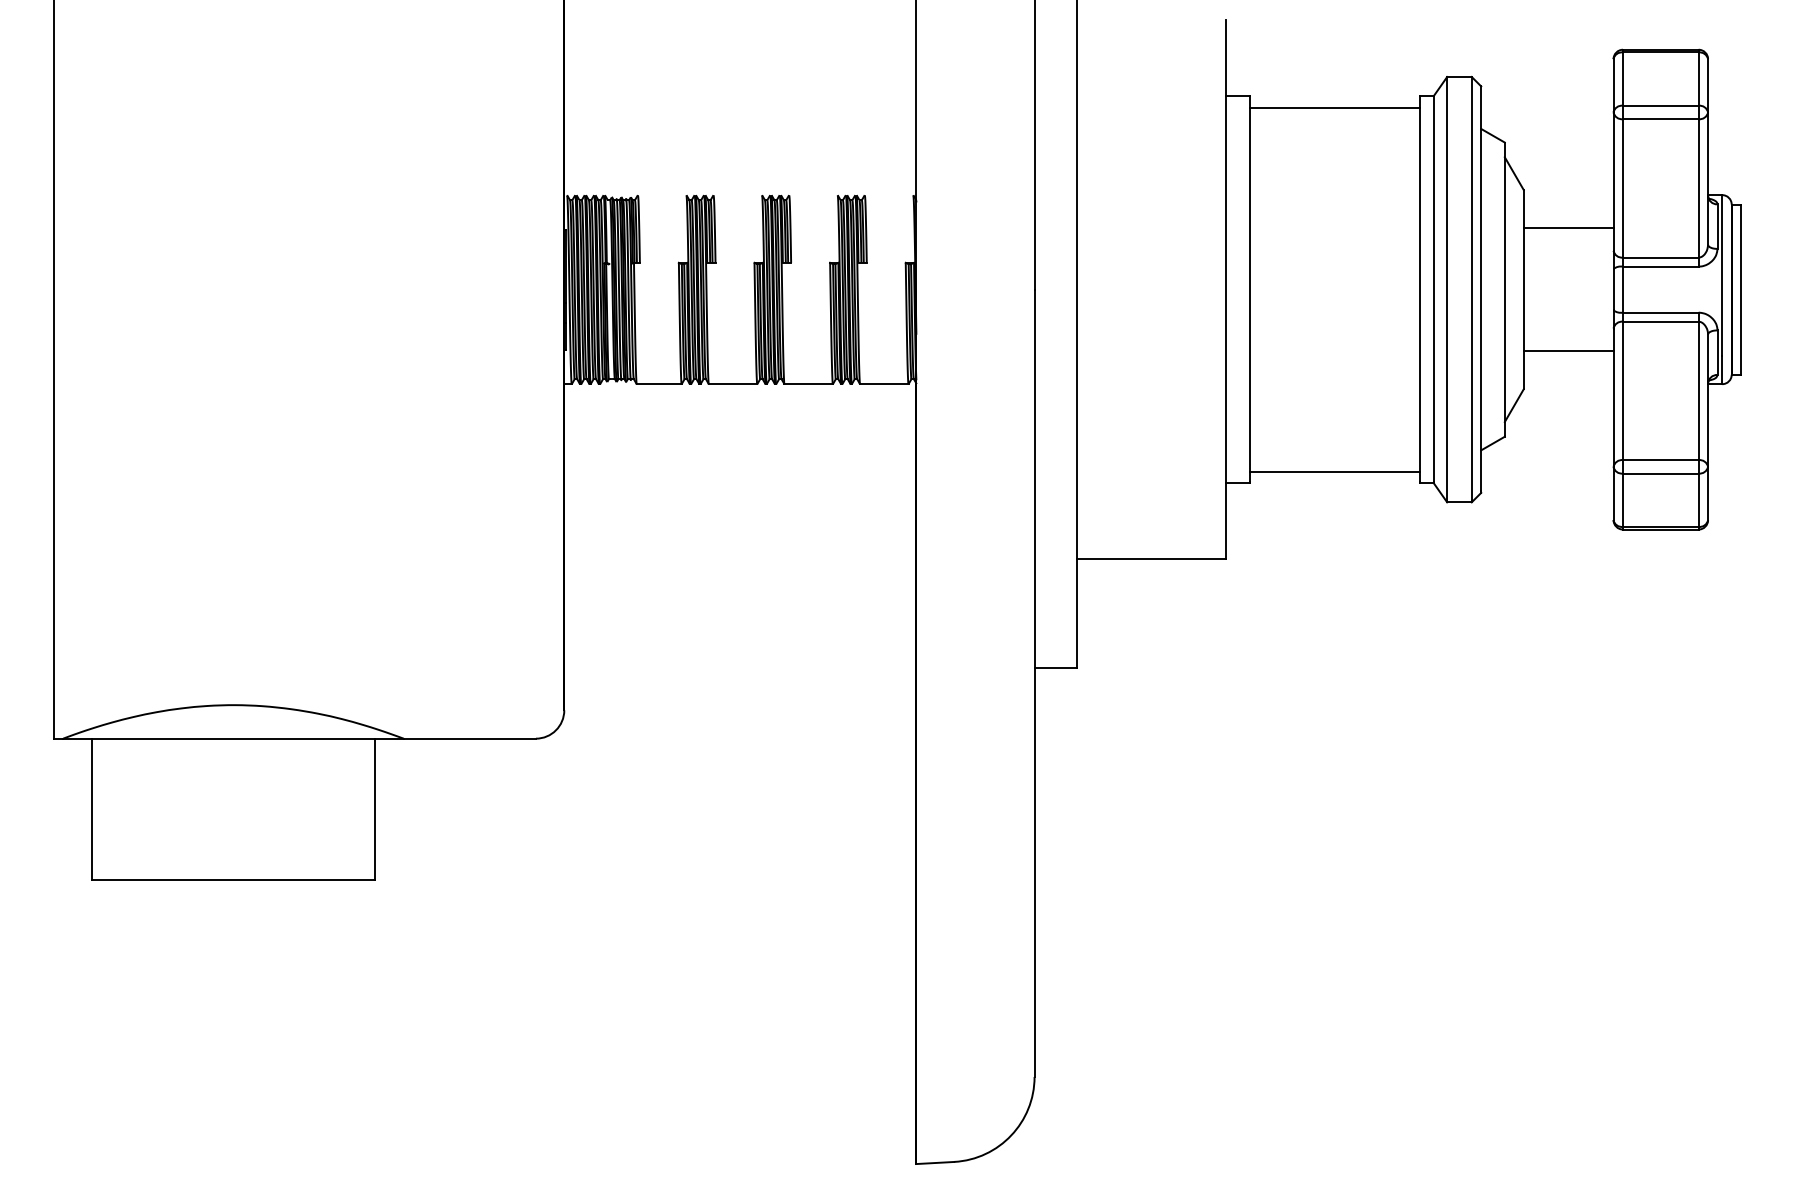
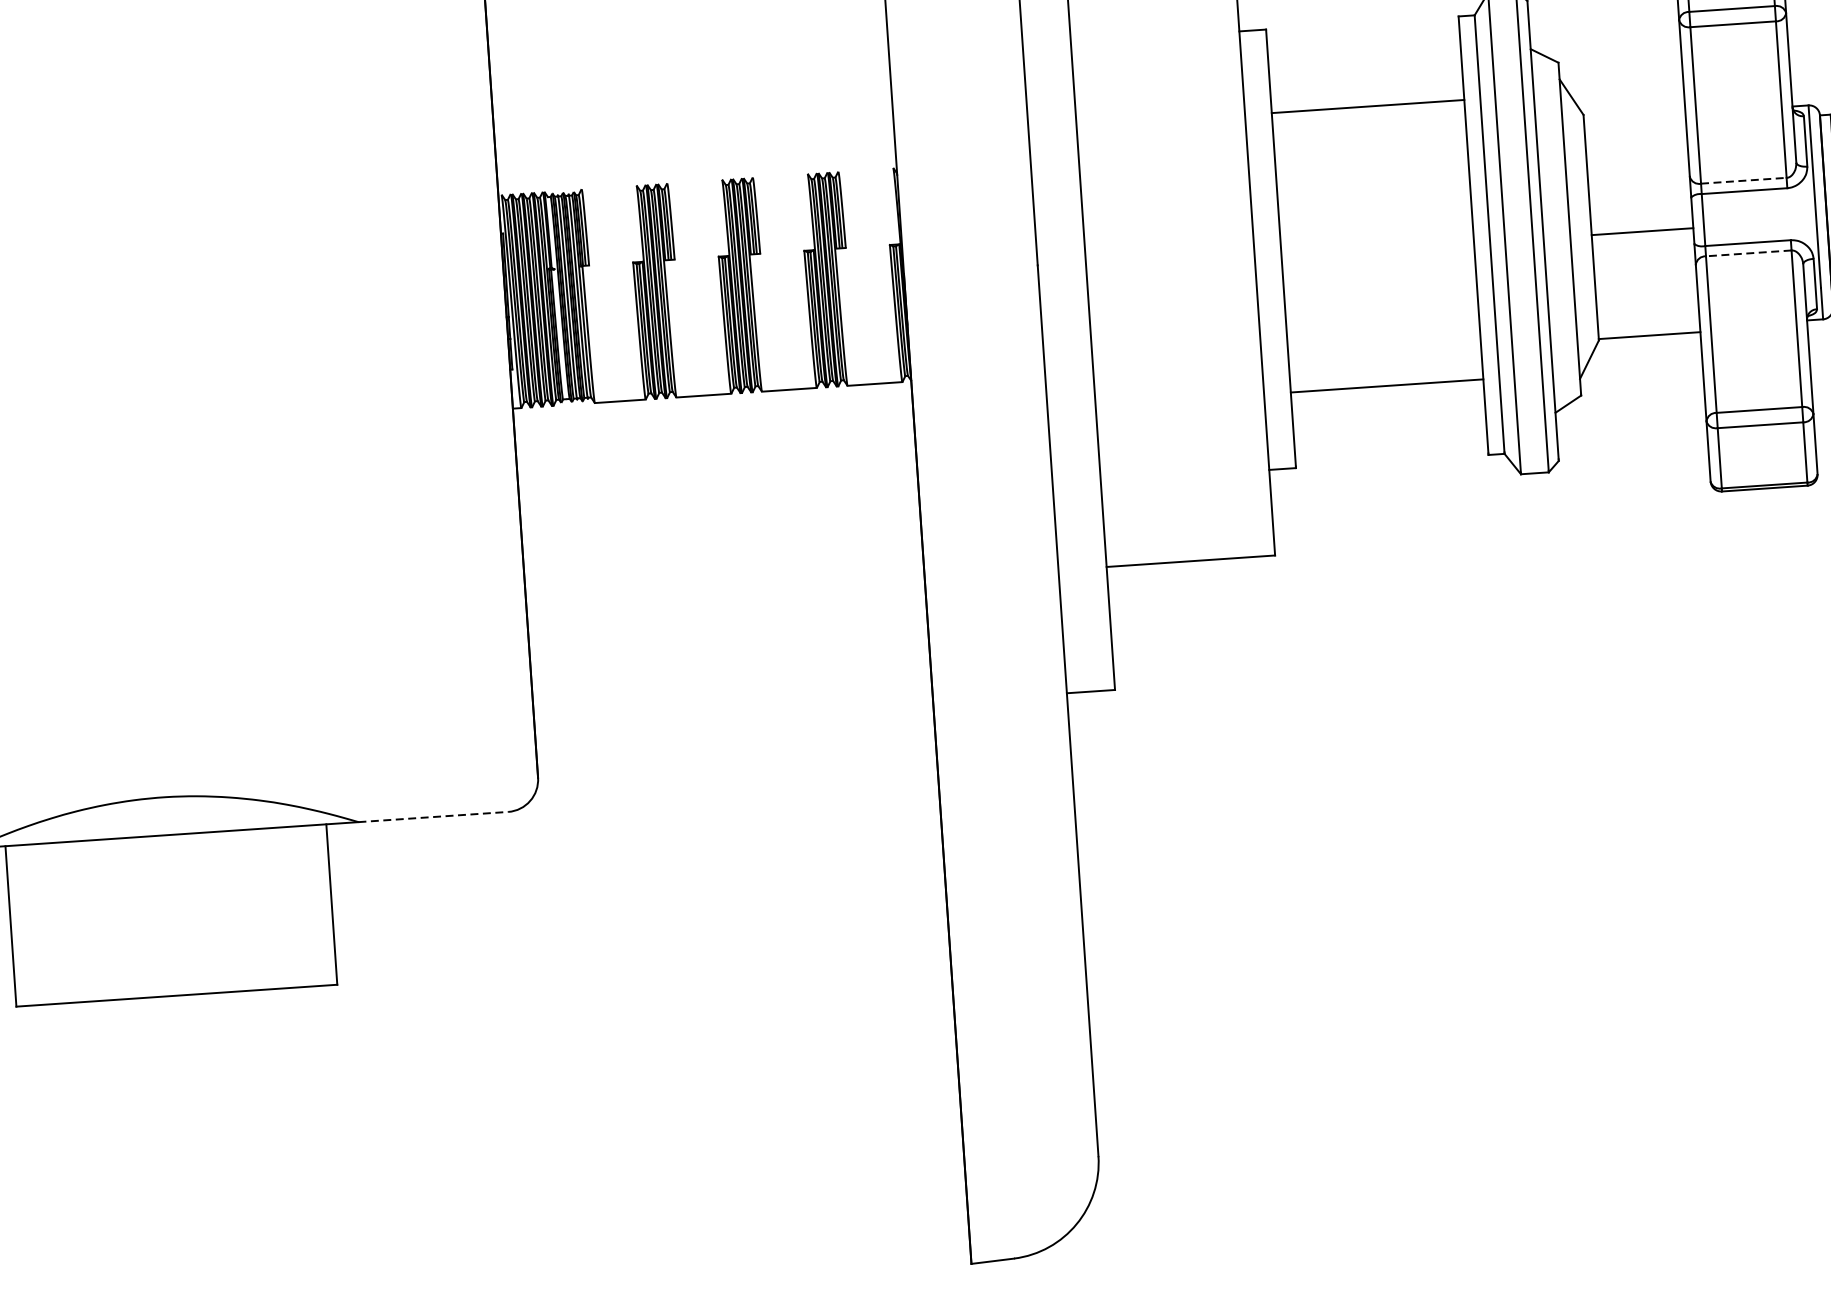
line: (1334, 107) -> (1367, 106), moved
line: (1568, 228) -> (1642, 231), moved
line: (1660, 257) -> (1743, 180), solid -> dashed
line: (1660, 321) -> (1748, 253), solid -> dashed
line: (1568, 351) -> (1649, 336), moved
line: (1334, 471) -> (1386, 385), moved
line: (470, 738) -> (434, 816), solid -> dashed

